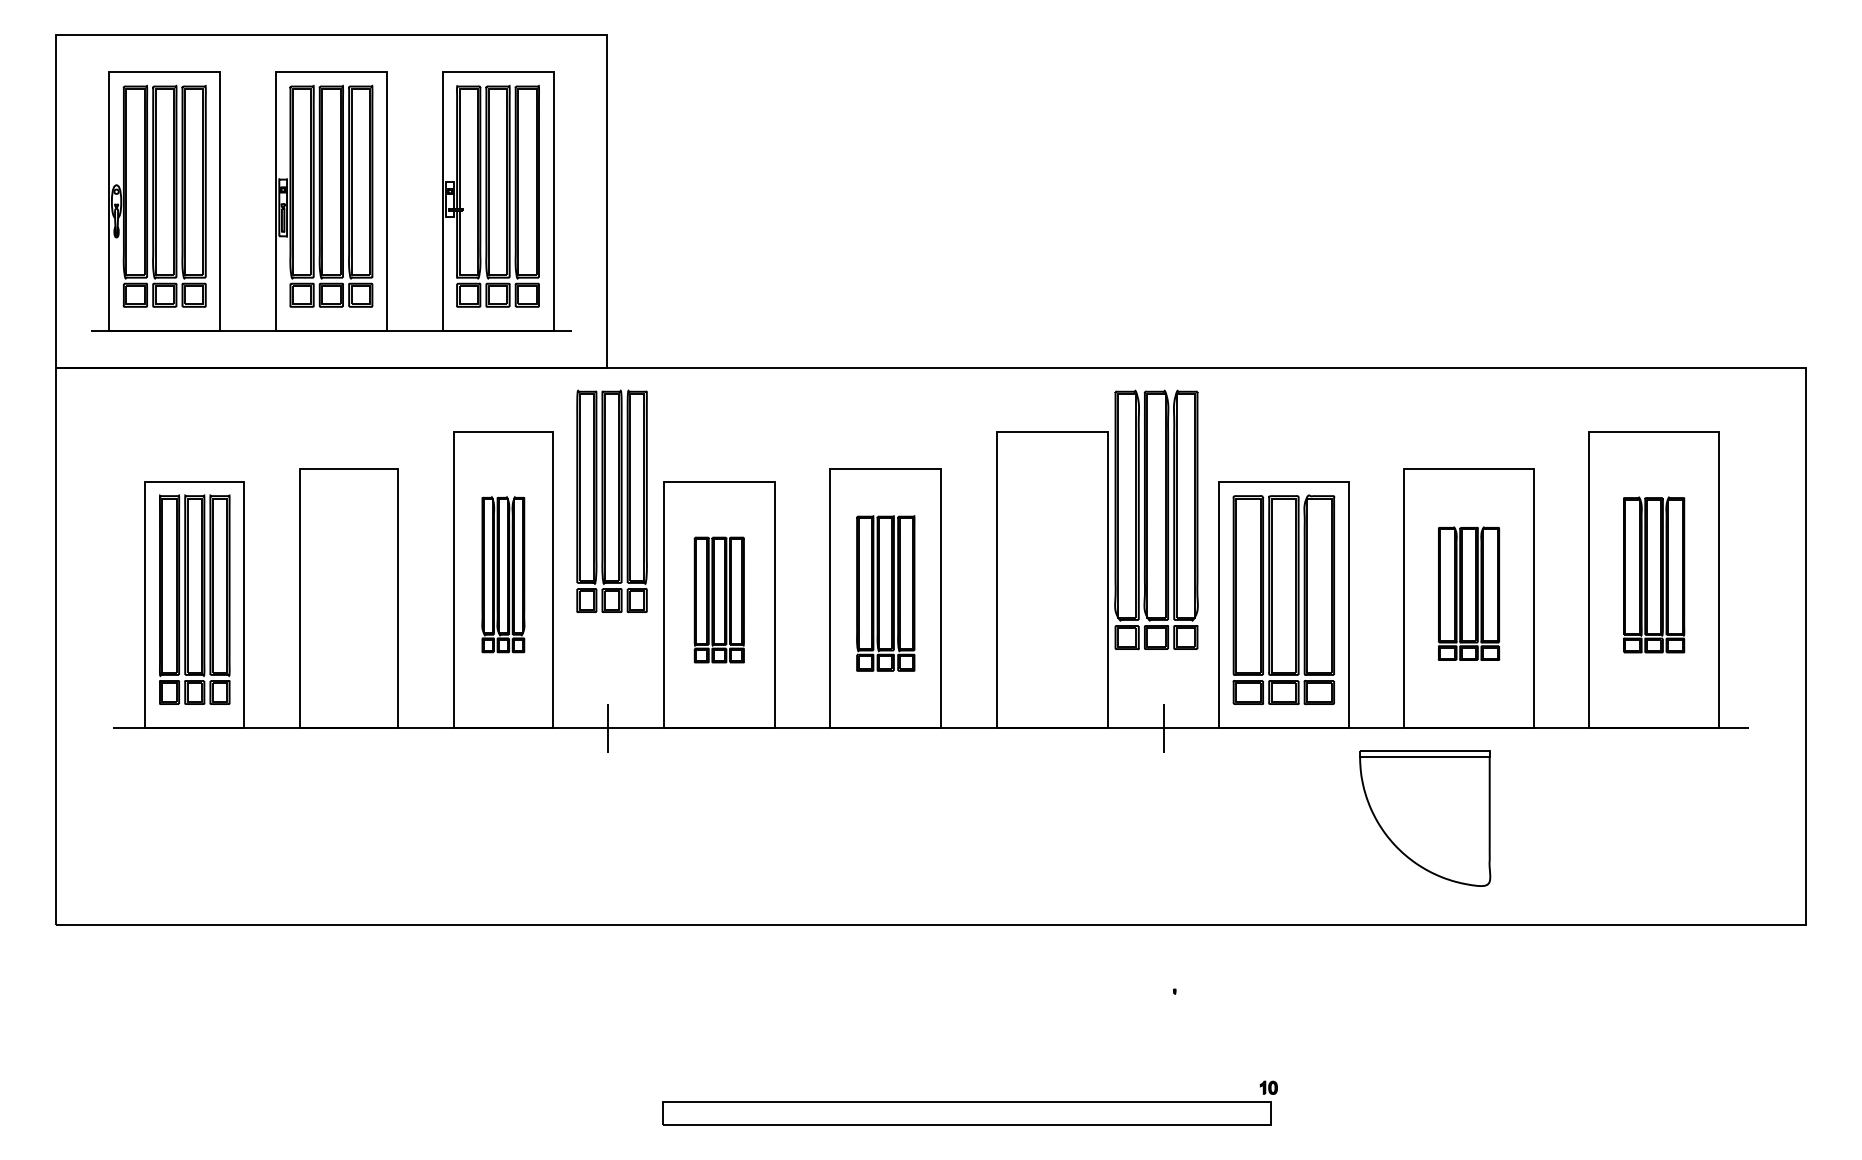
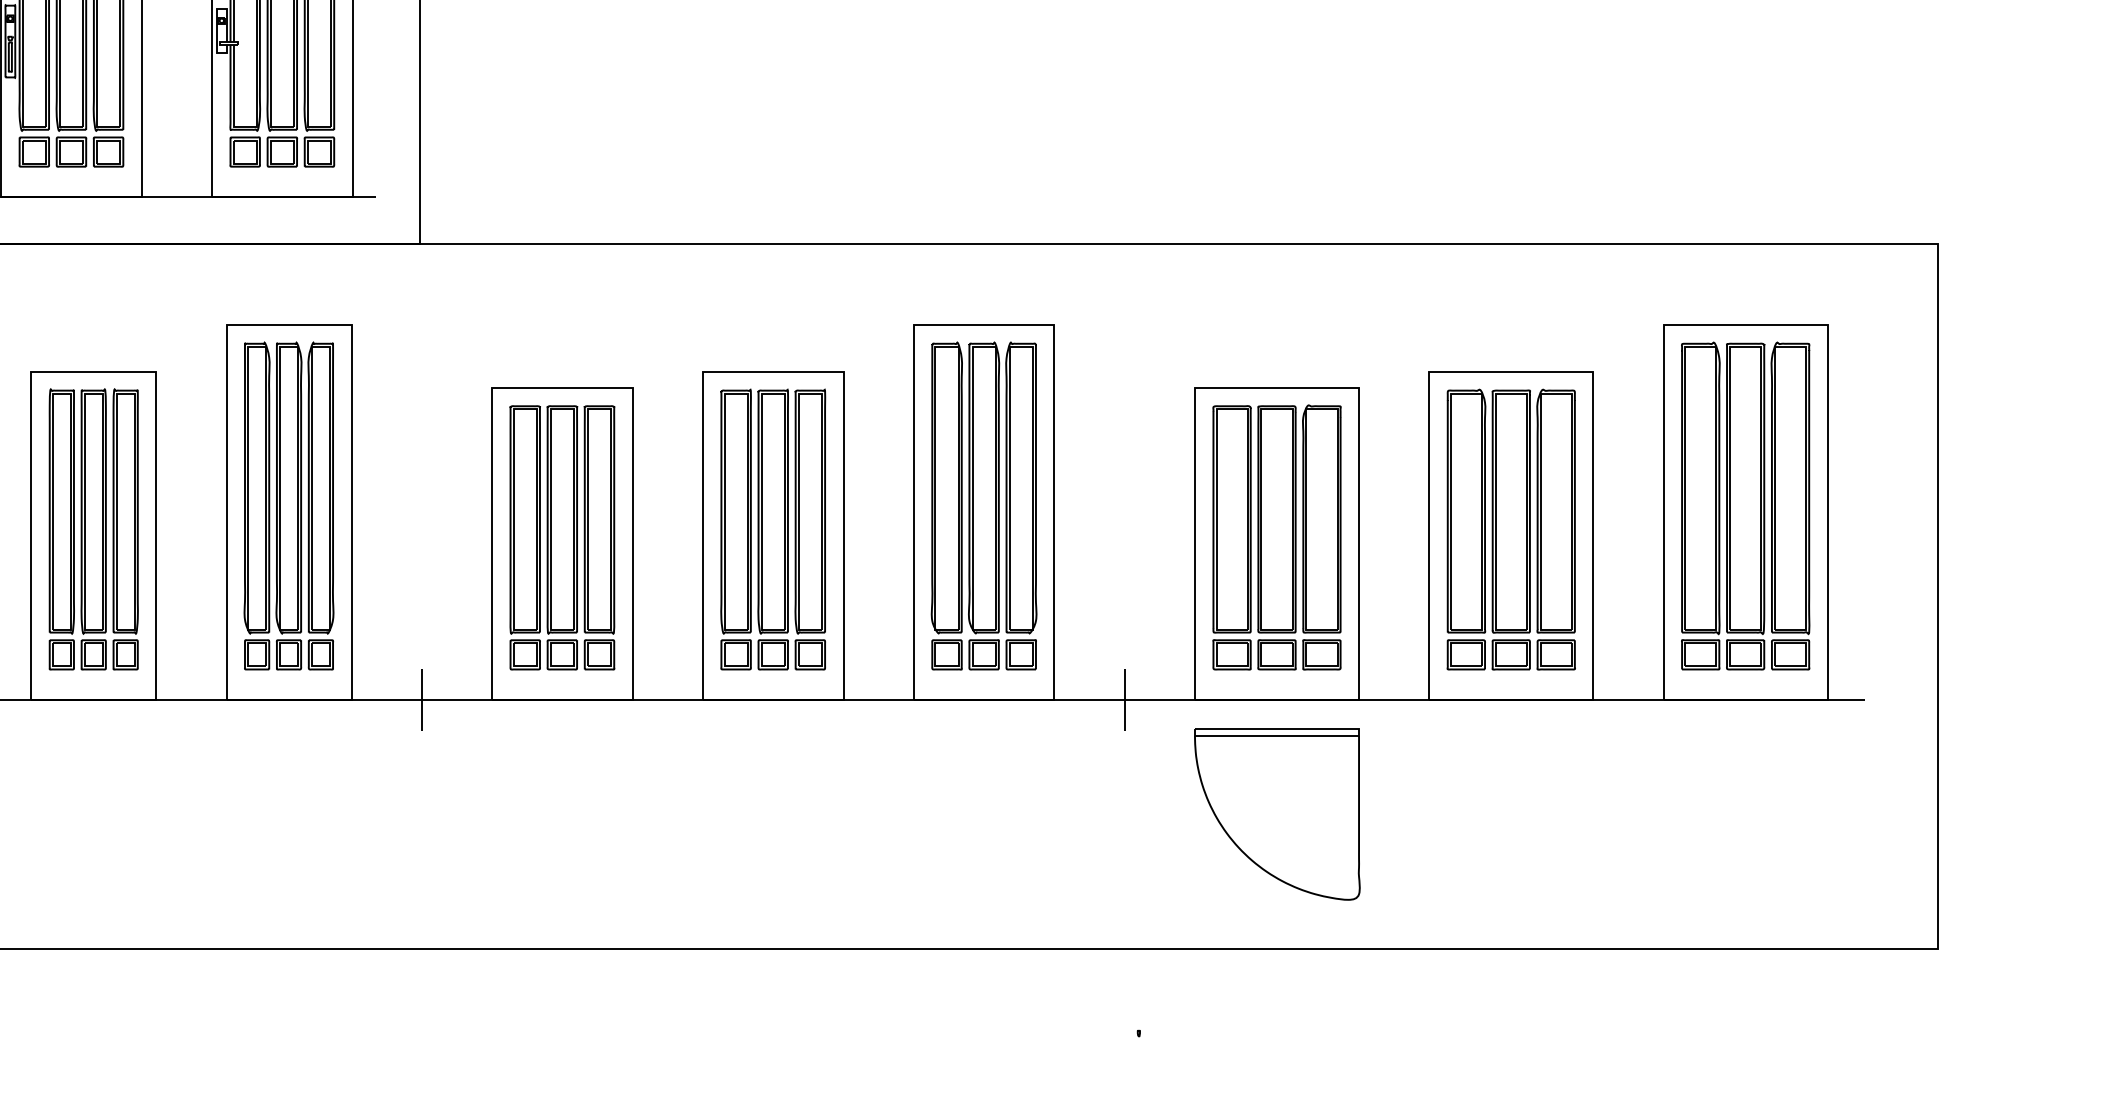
part: (611, 500) -> (93, 528), moved
part: (1156, 519) -> (984, 505), moved
part: (503, 574) -> (289, 505), size x1.67
part: (1653, 574) -> (1744, 505), size x1.67
part: (885, 593) -> (772, 529), size x1.43
part: (1468, 593) -> (1510, 529), size x1.67
part: (719, 599) -> (562, 537), size x1.67
part: (1425, 818) -> (1277, 814), moved

